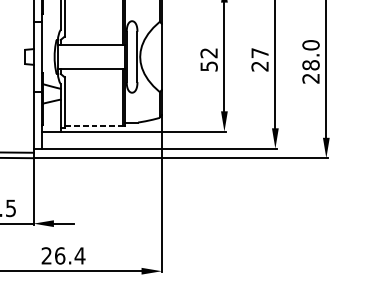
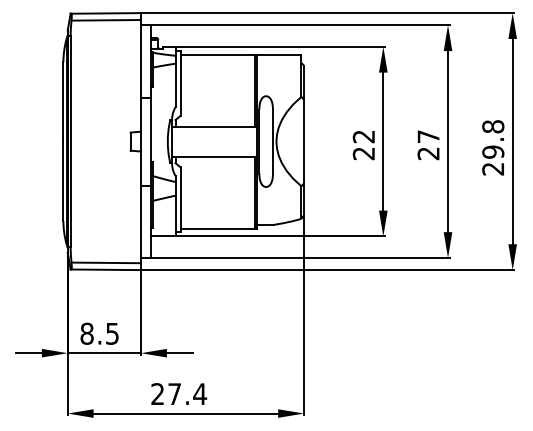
text: (311, 55) -> (493, 139), 28.0 -> 29.8
text: (208, 66) -> (363, 153), 52 -> 22
line: (93, 125) -> (217, 228), dashed -> solid
text: (59, 256) -> (174, 394), 26.4 -> 27.4

